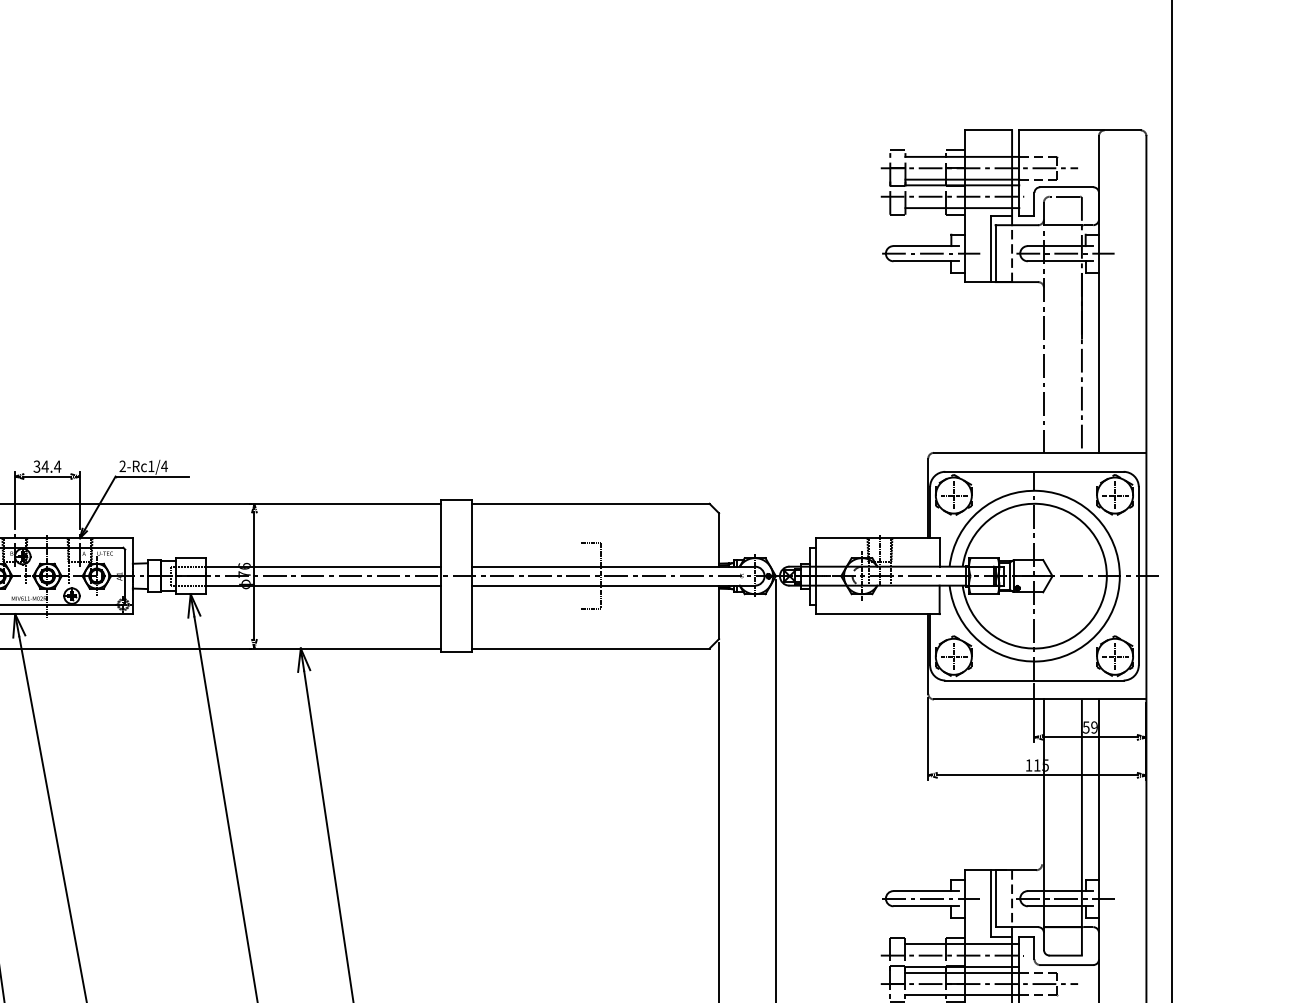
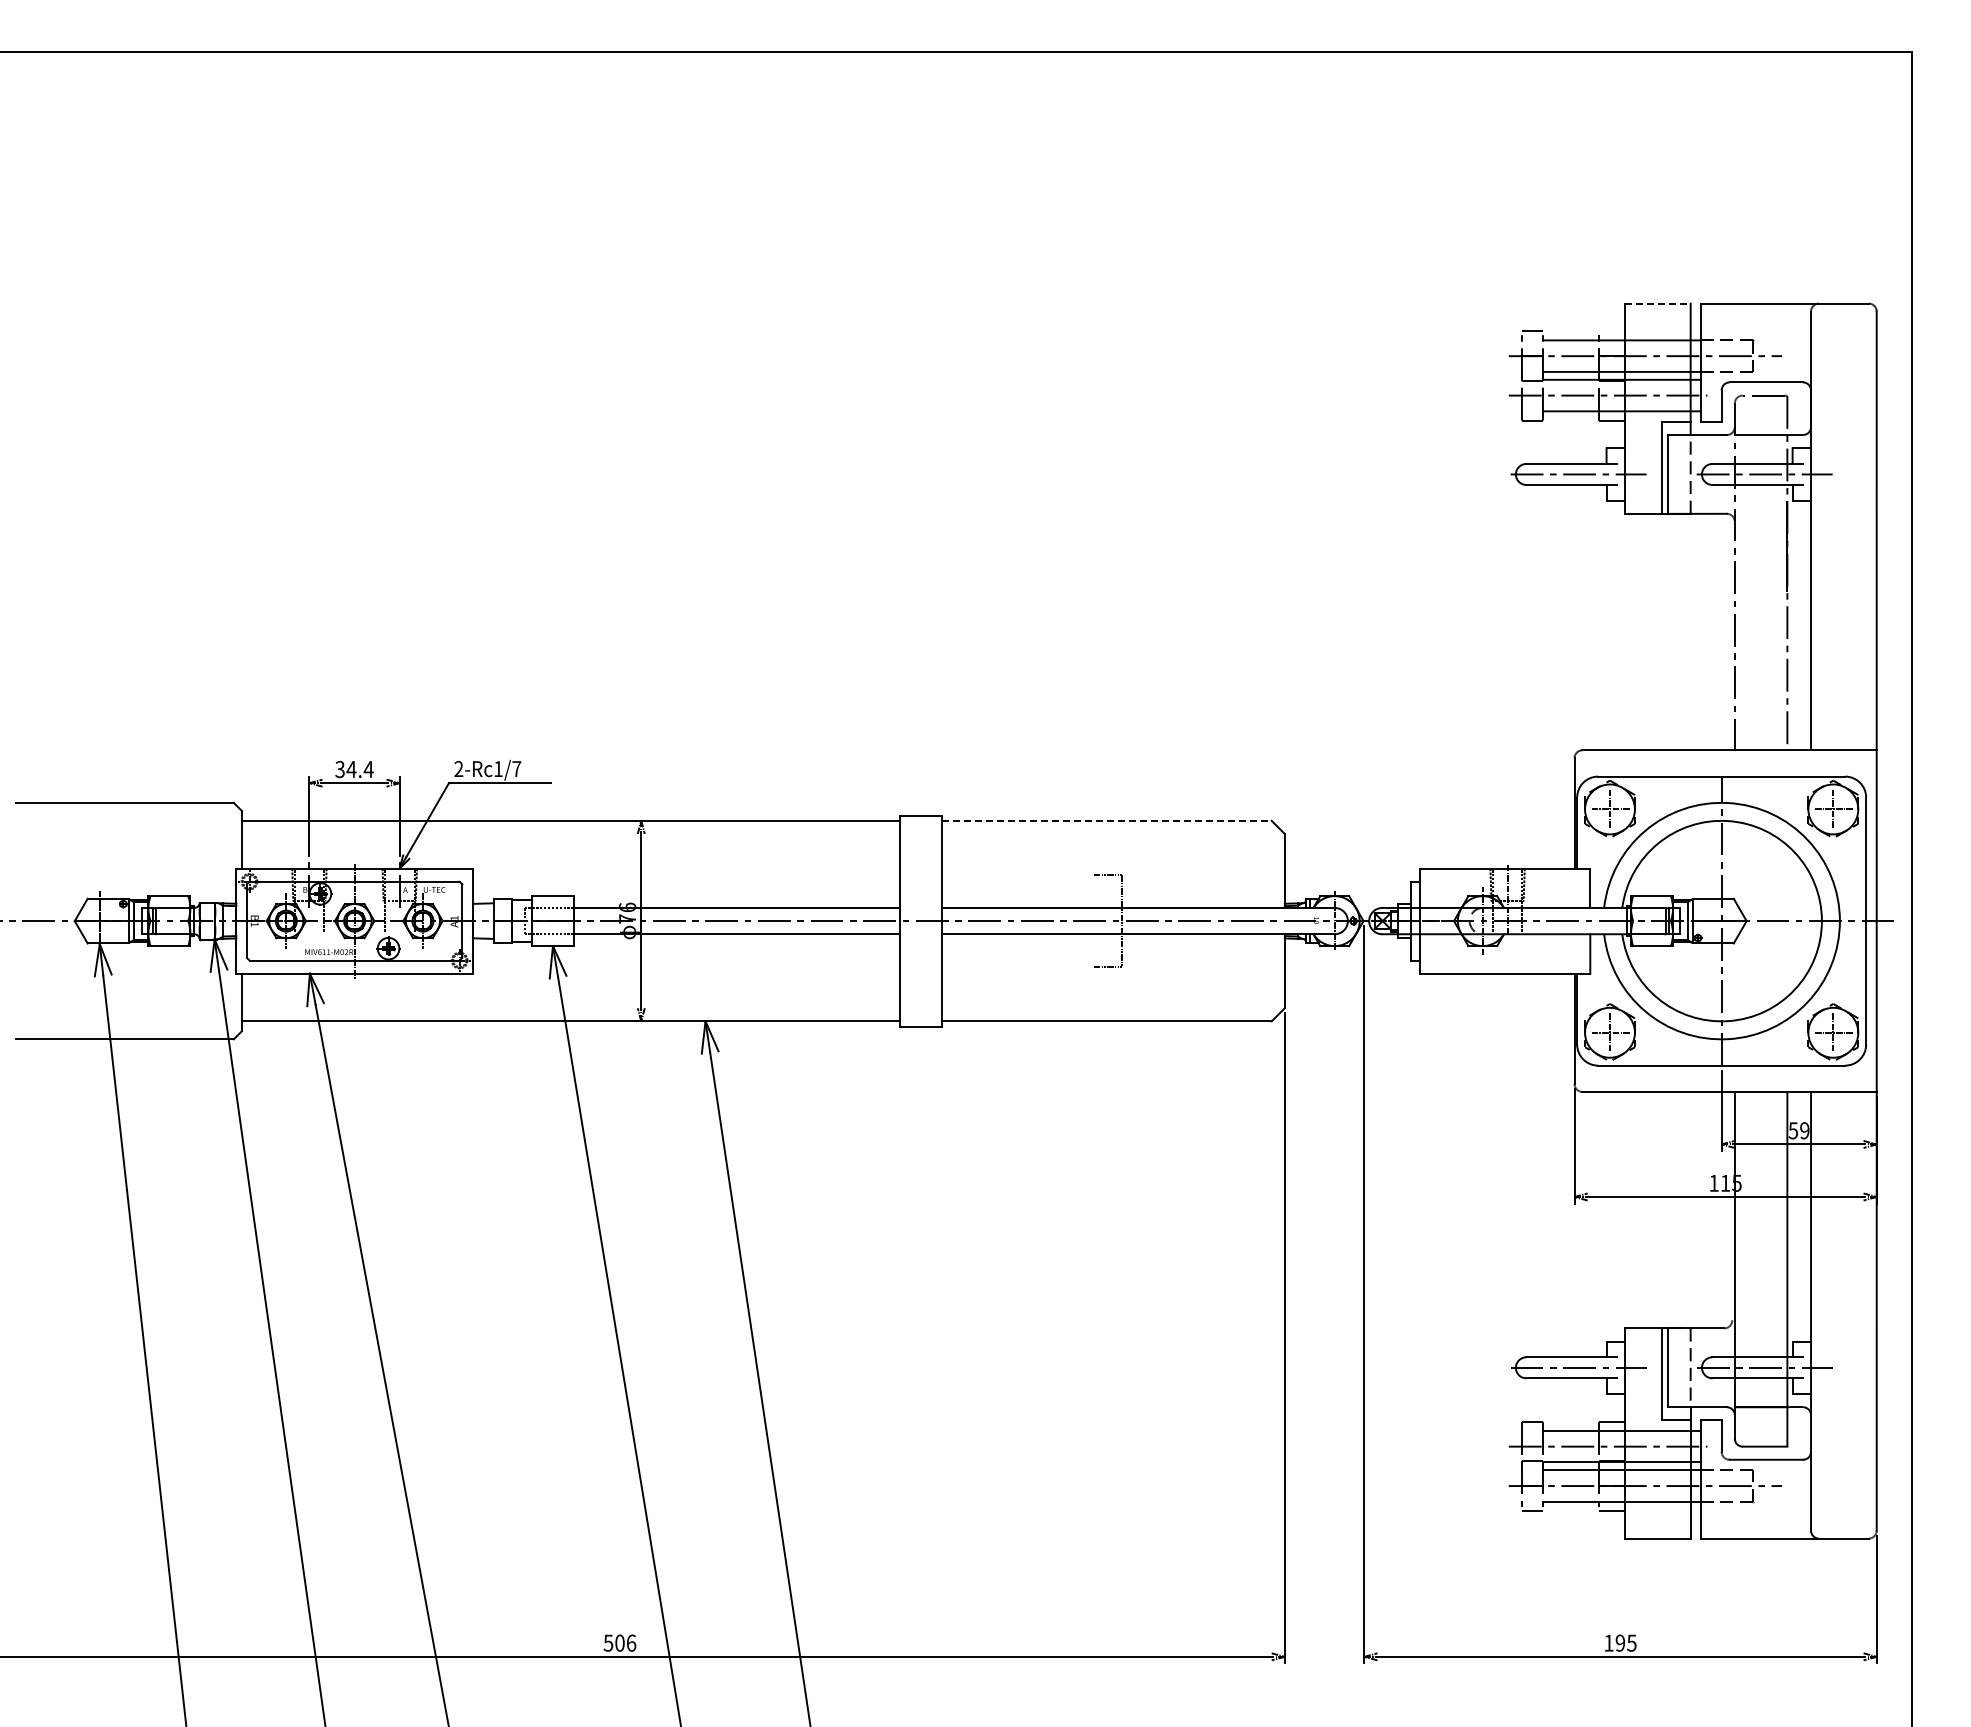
line: (988, 130) -> (1657, 303), solid -> dashed
line: (954, 150) -> (1611, 331), removed
text: (164, 465) -> (516, 768), 2-Rc1/4 -> 2-Rc1/7
line: (590, 503) -> (1106, 820), solid -> dashed

